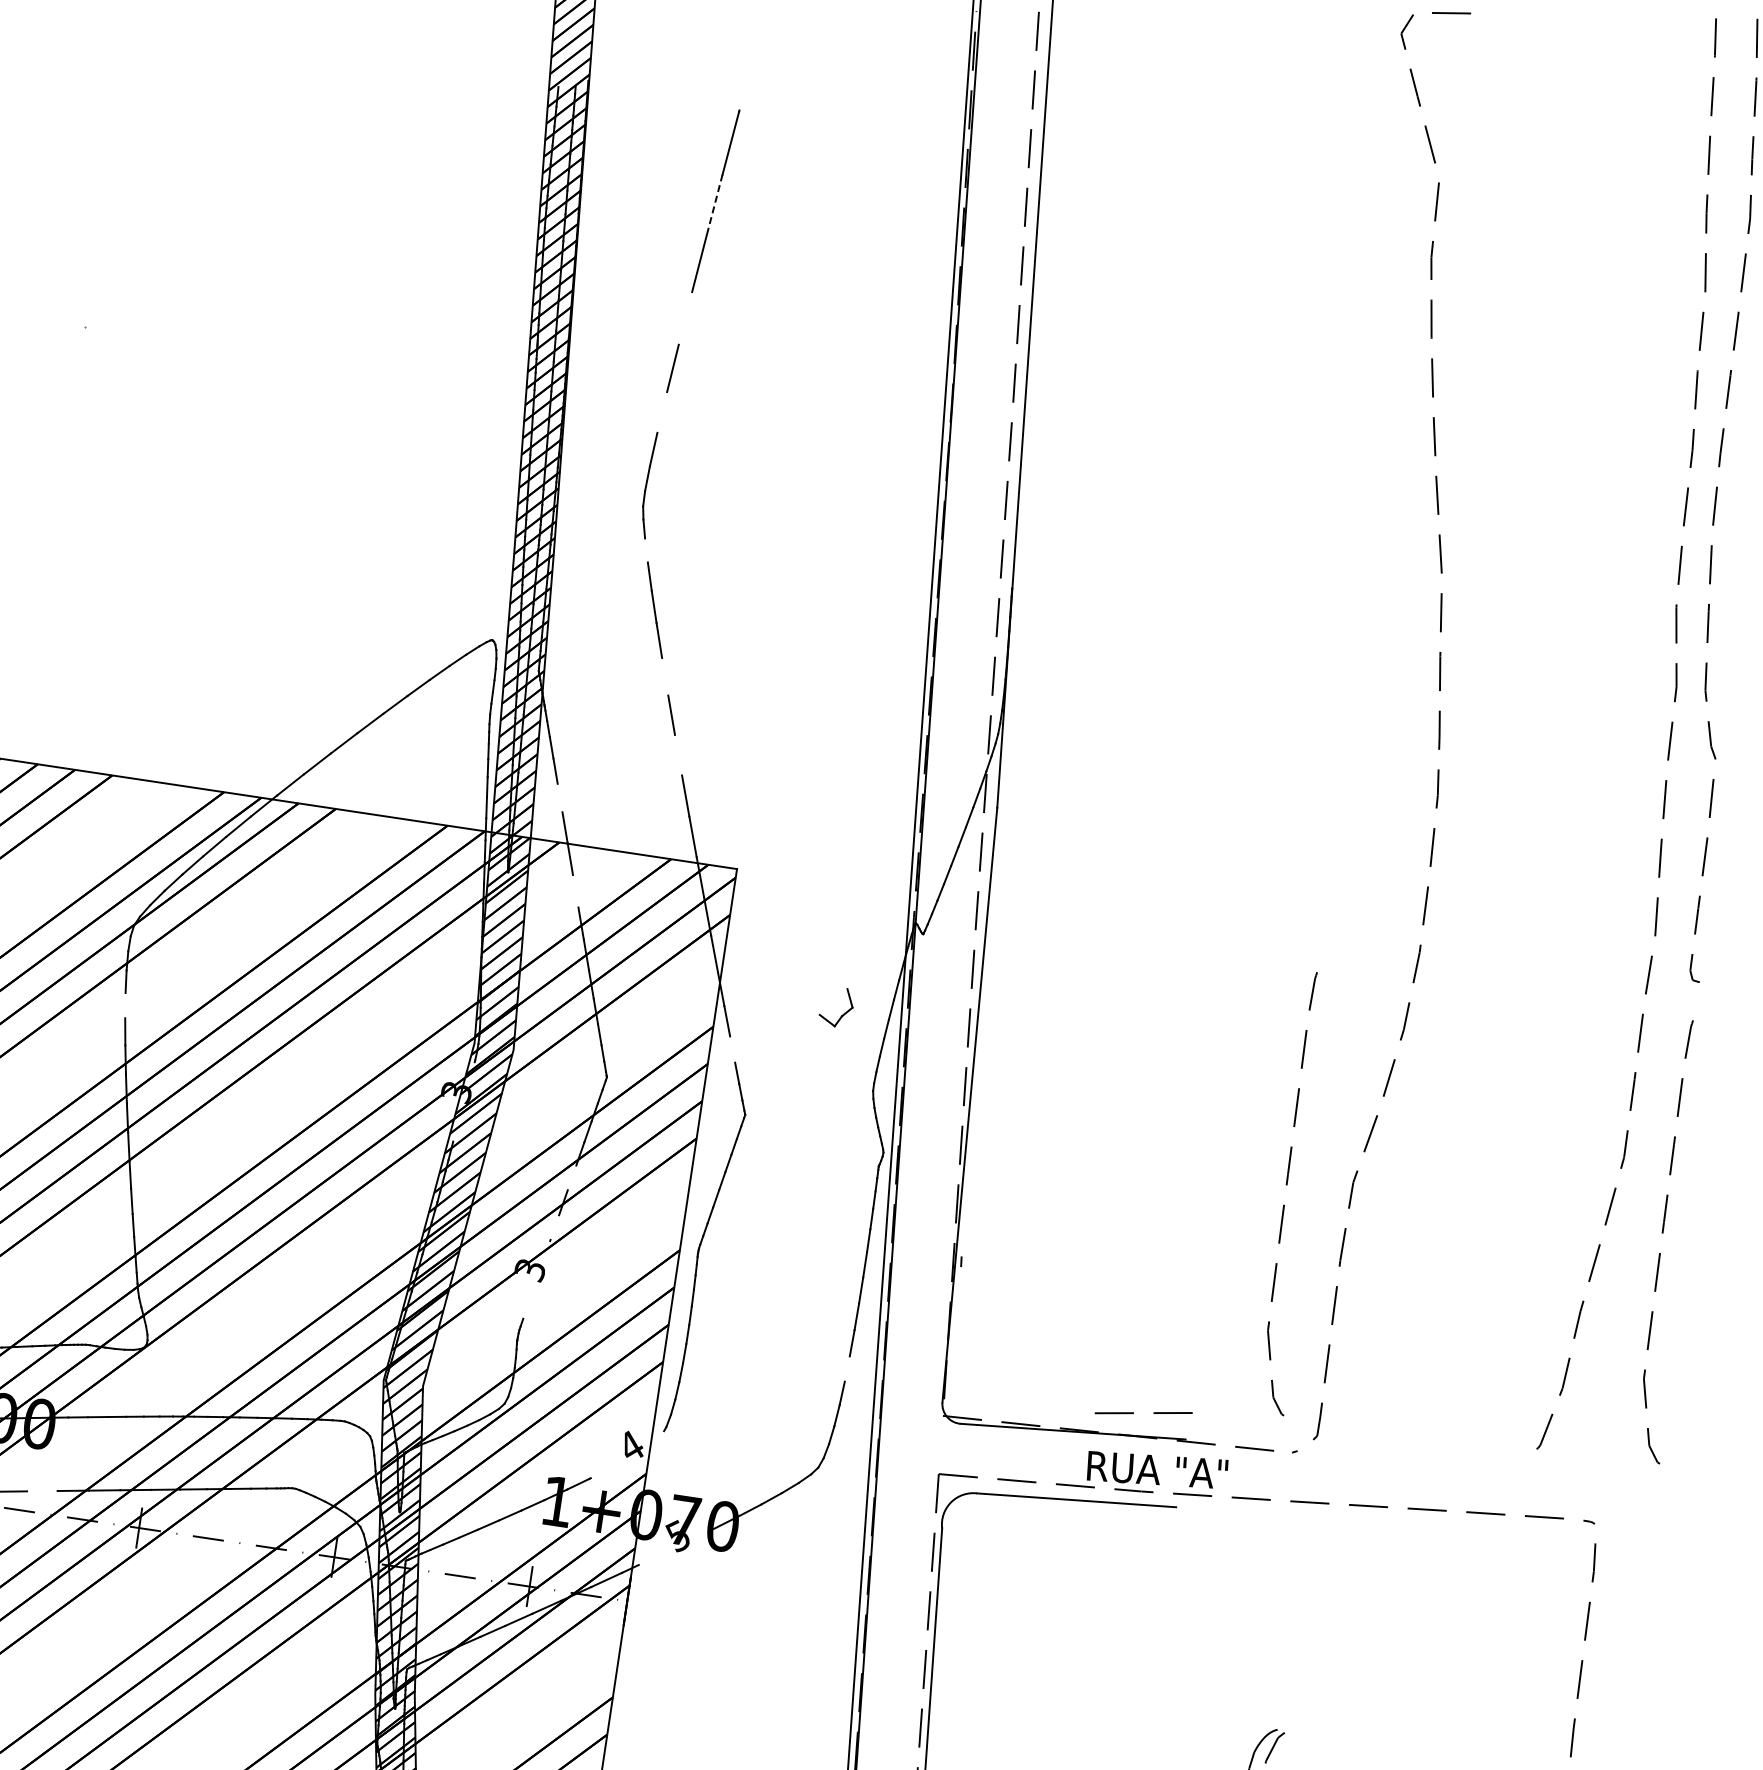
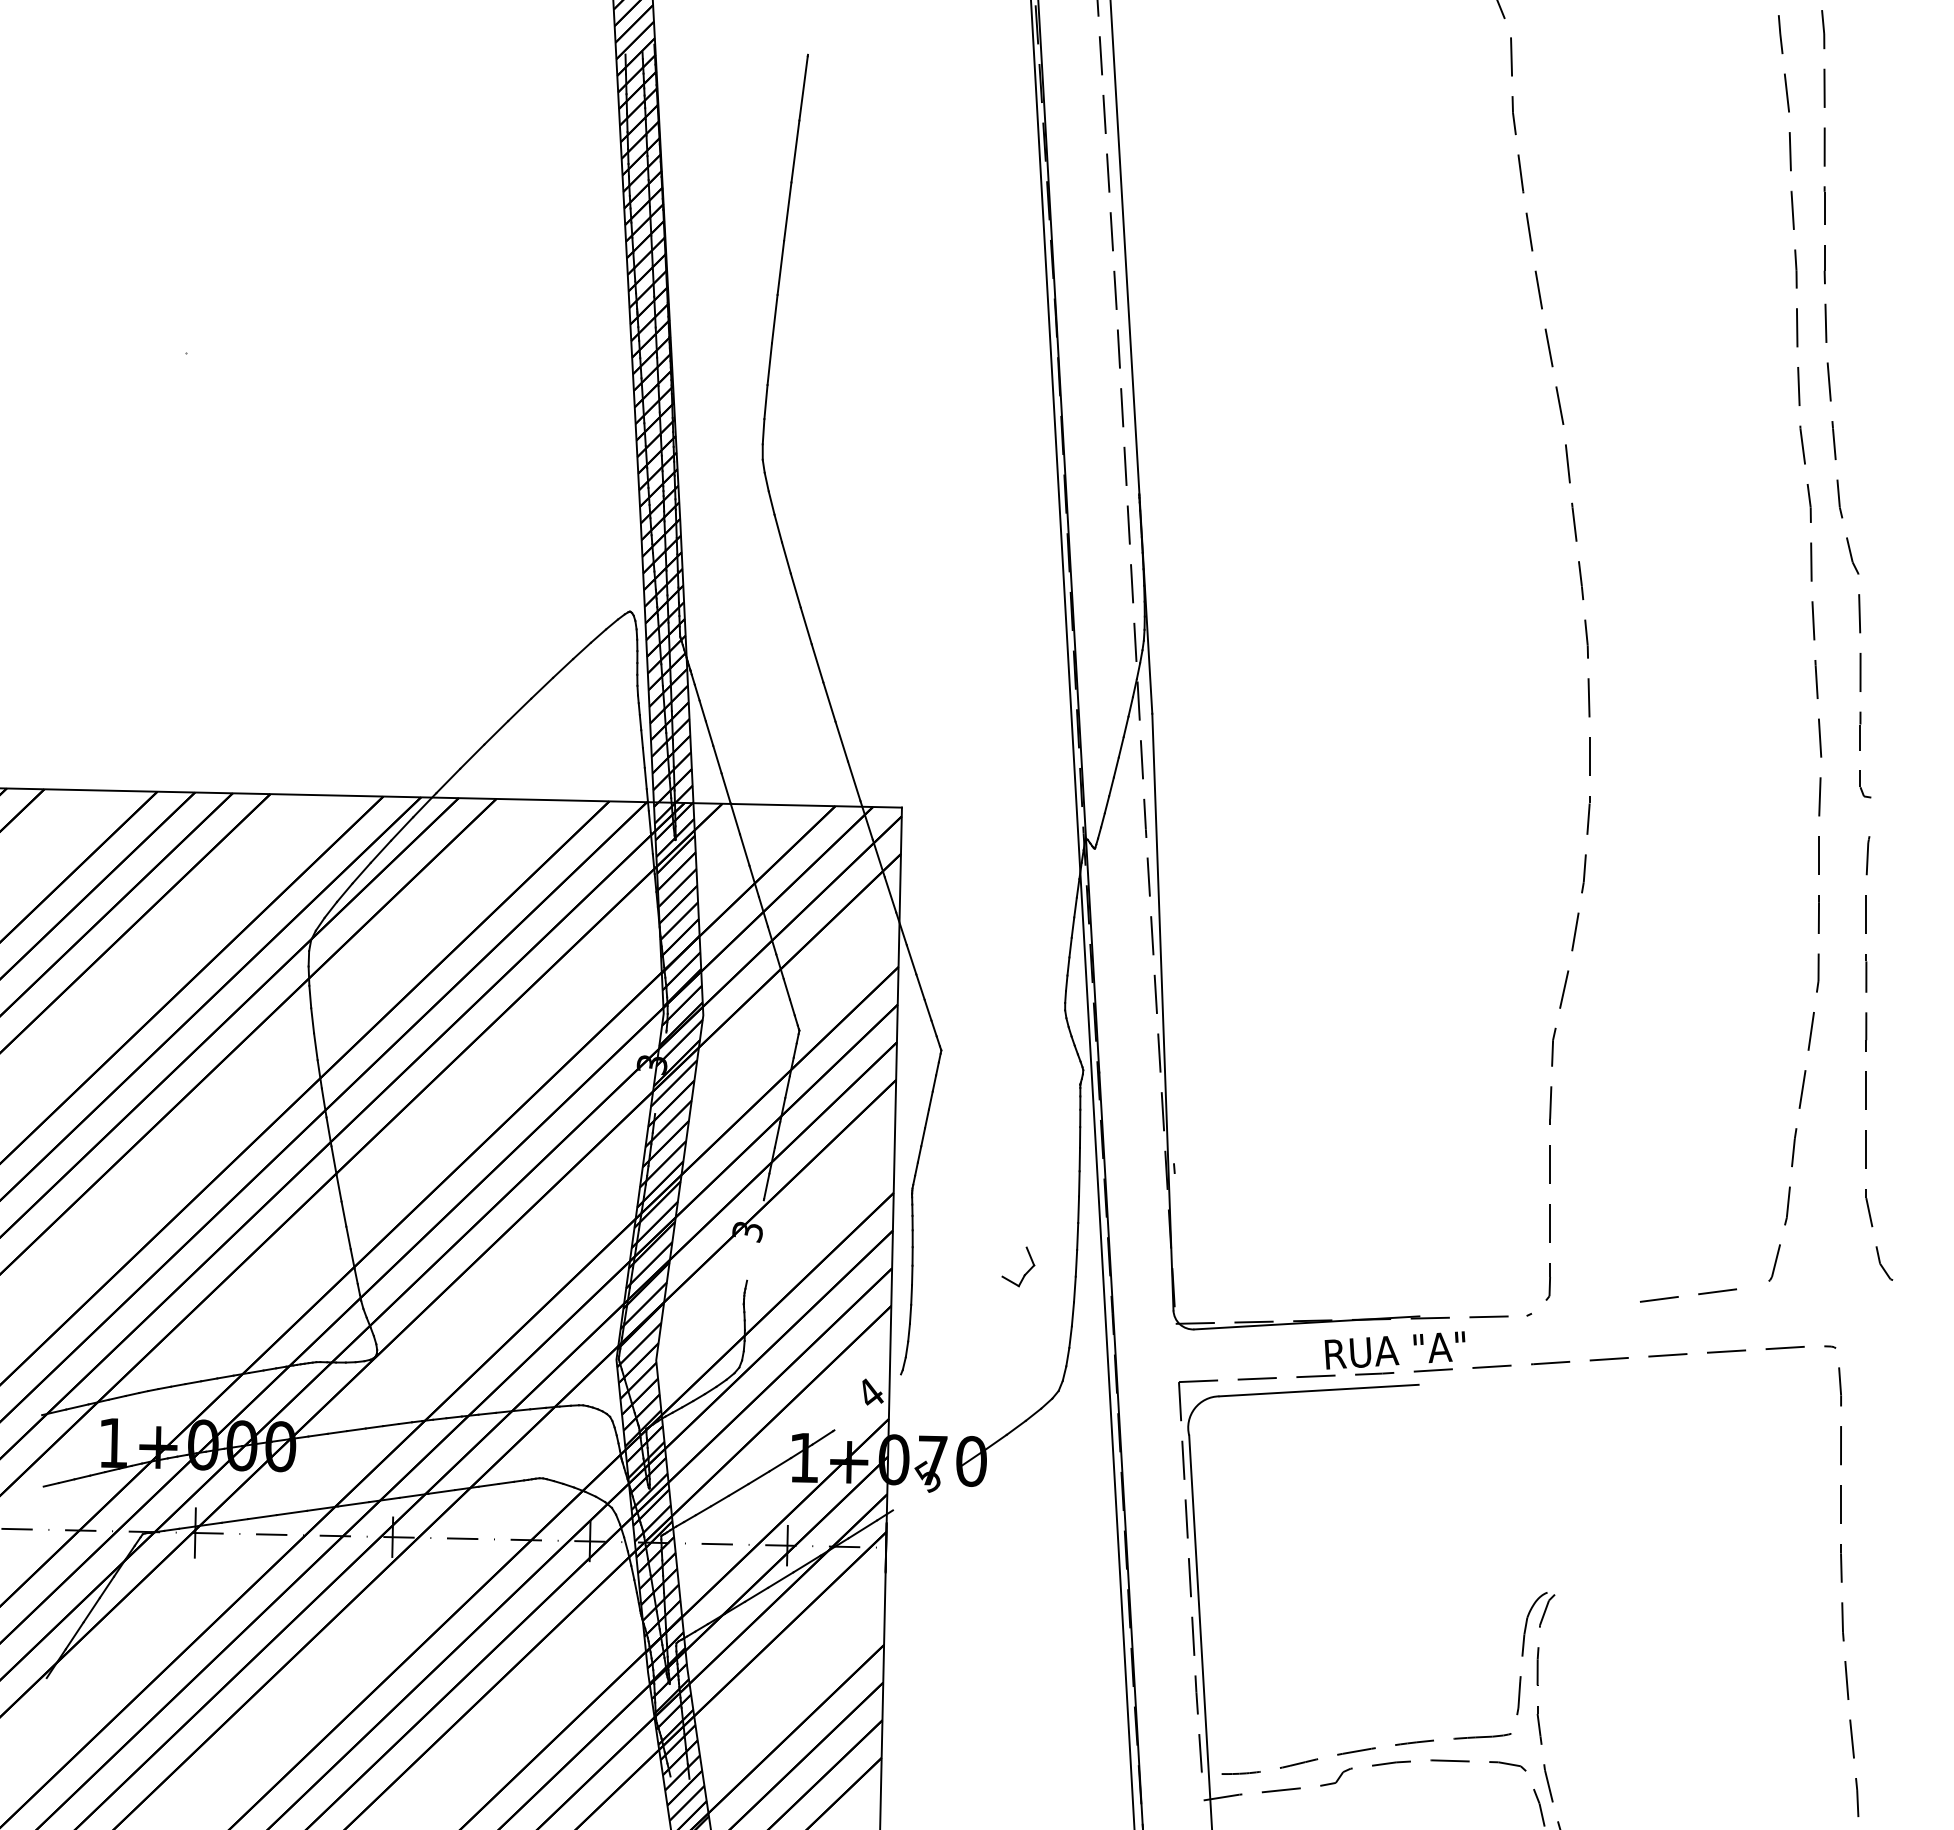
line: (714, 205) -> (795, 152), dashed -> solid
line: (685, 317) -> (780, 267), added
line: (661, 412) -> (769, 364), added
line: (646, 549) -> (771, 502), added
line: (664, 676) -> (805, 625), added
line: (678, 754) -> (829, 701), added
line: (560, 797) -> (717, 759), added
line: (575, 890) -> (744, 849), added
line: (125, 1005) -> (312, 1020), added
part: (842, 1014) -> (1025, 1273), moved
line: (732, 1048) -> (920, 986), added
line: (572, 1177) -> (777, 1134), added
curve: (1286, 1185) -> (1487, 1051), removed
line: (554, 1227) -> (766, 1186), added
line: (846, 1368) -> (1074, 1289), added
line: (1153, 1414) -> (1698, 1295), moved
line: (41, 1490) -> (291, 1512), added

